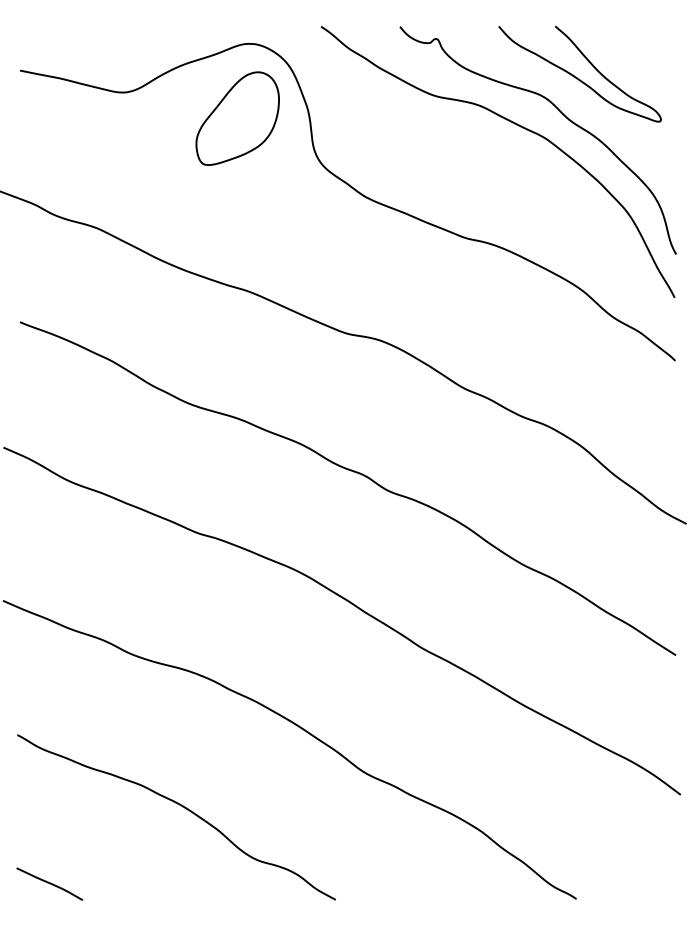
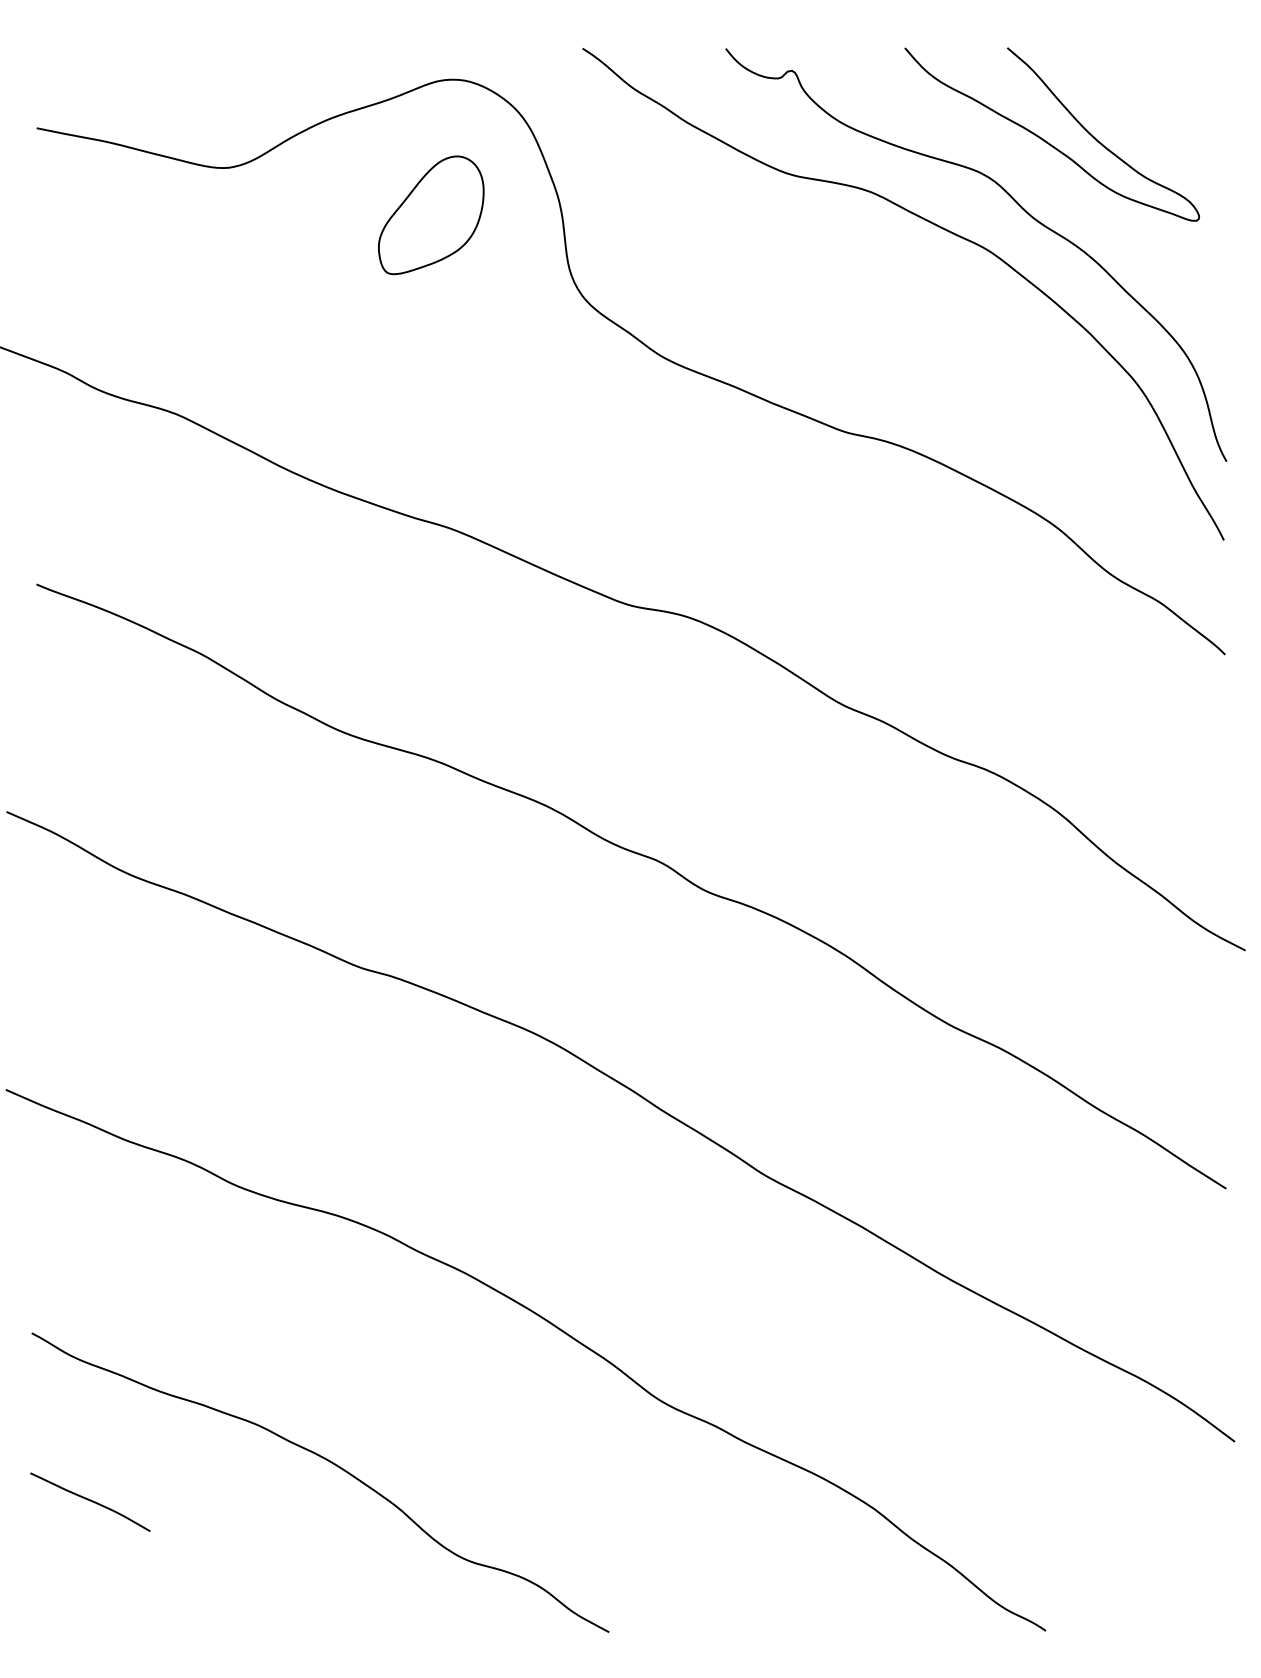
part: (237, 118) -> (430, 215), size x0.7
curve: (49, 883) -> (90, 1501), moved

